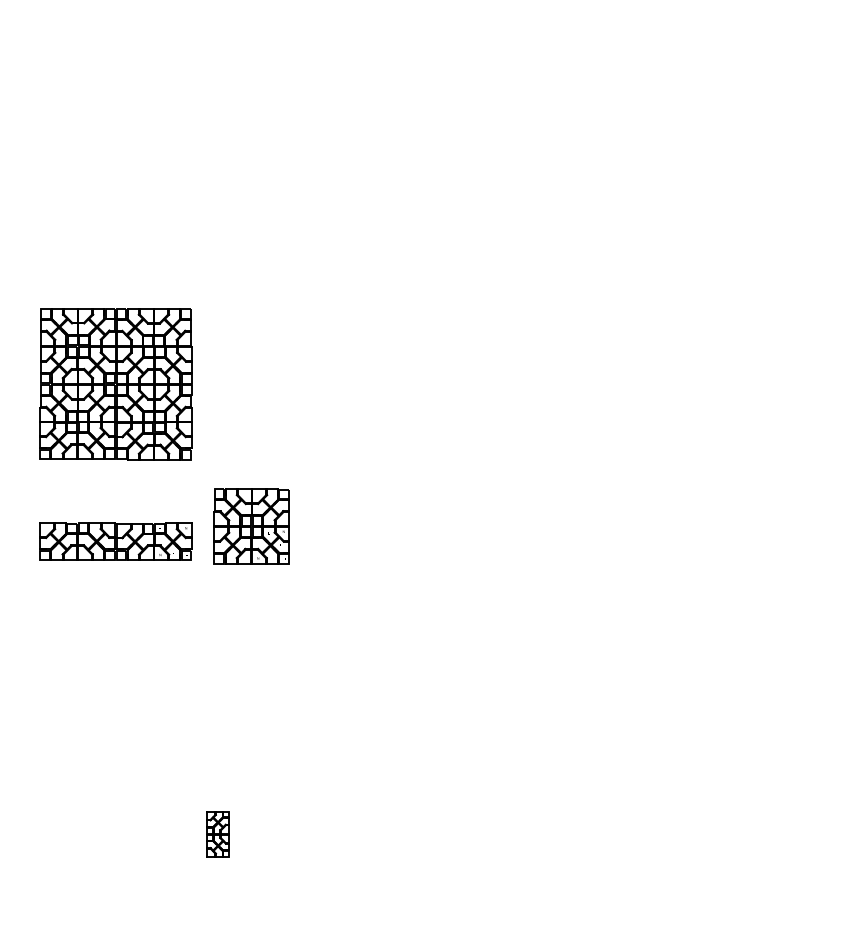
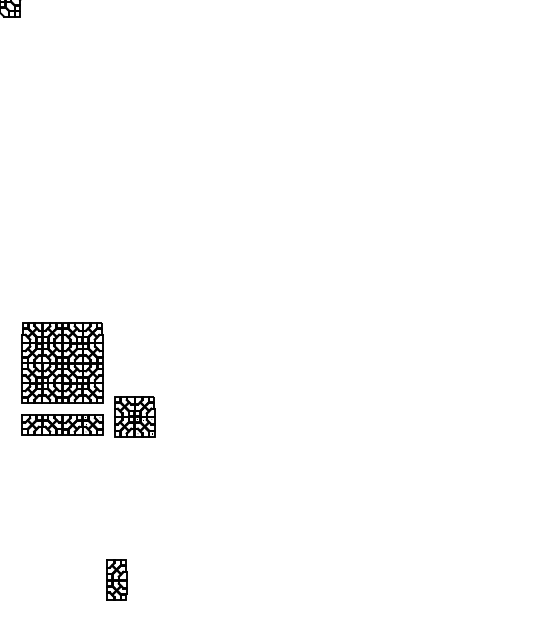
part: (115, 382) -> (62, 362), moved
part: (217, 833) -> (116, 579), size x1.67

